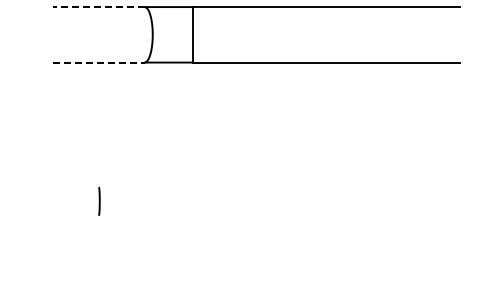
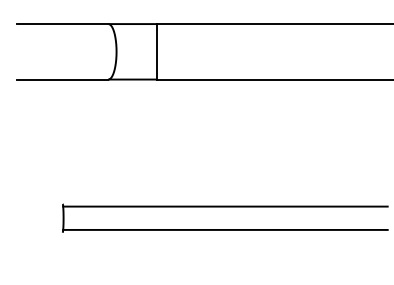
line: (98, 7) -> (62, 24), dashed -> solid
line: (98, 62) -> (62, 79), dashed -> solid
line: (261, 189) -> (225, 206), added
line: (261, 212) -> (225, 229), added

